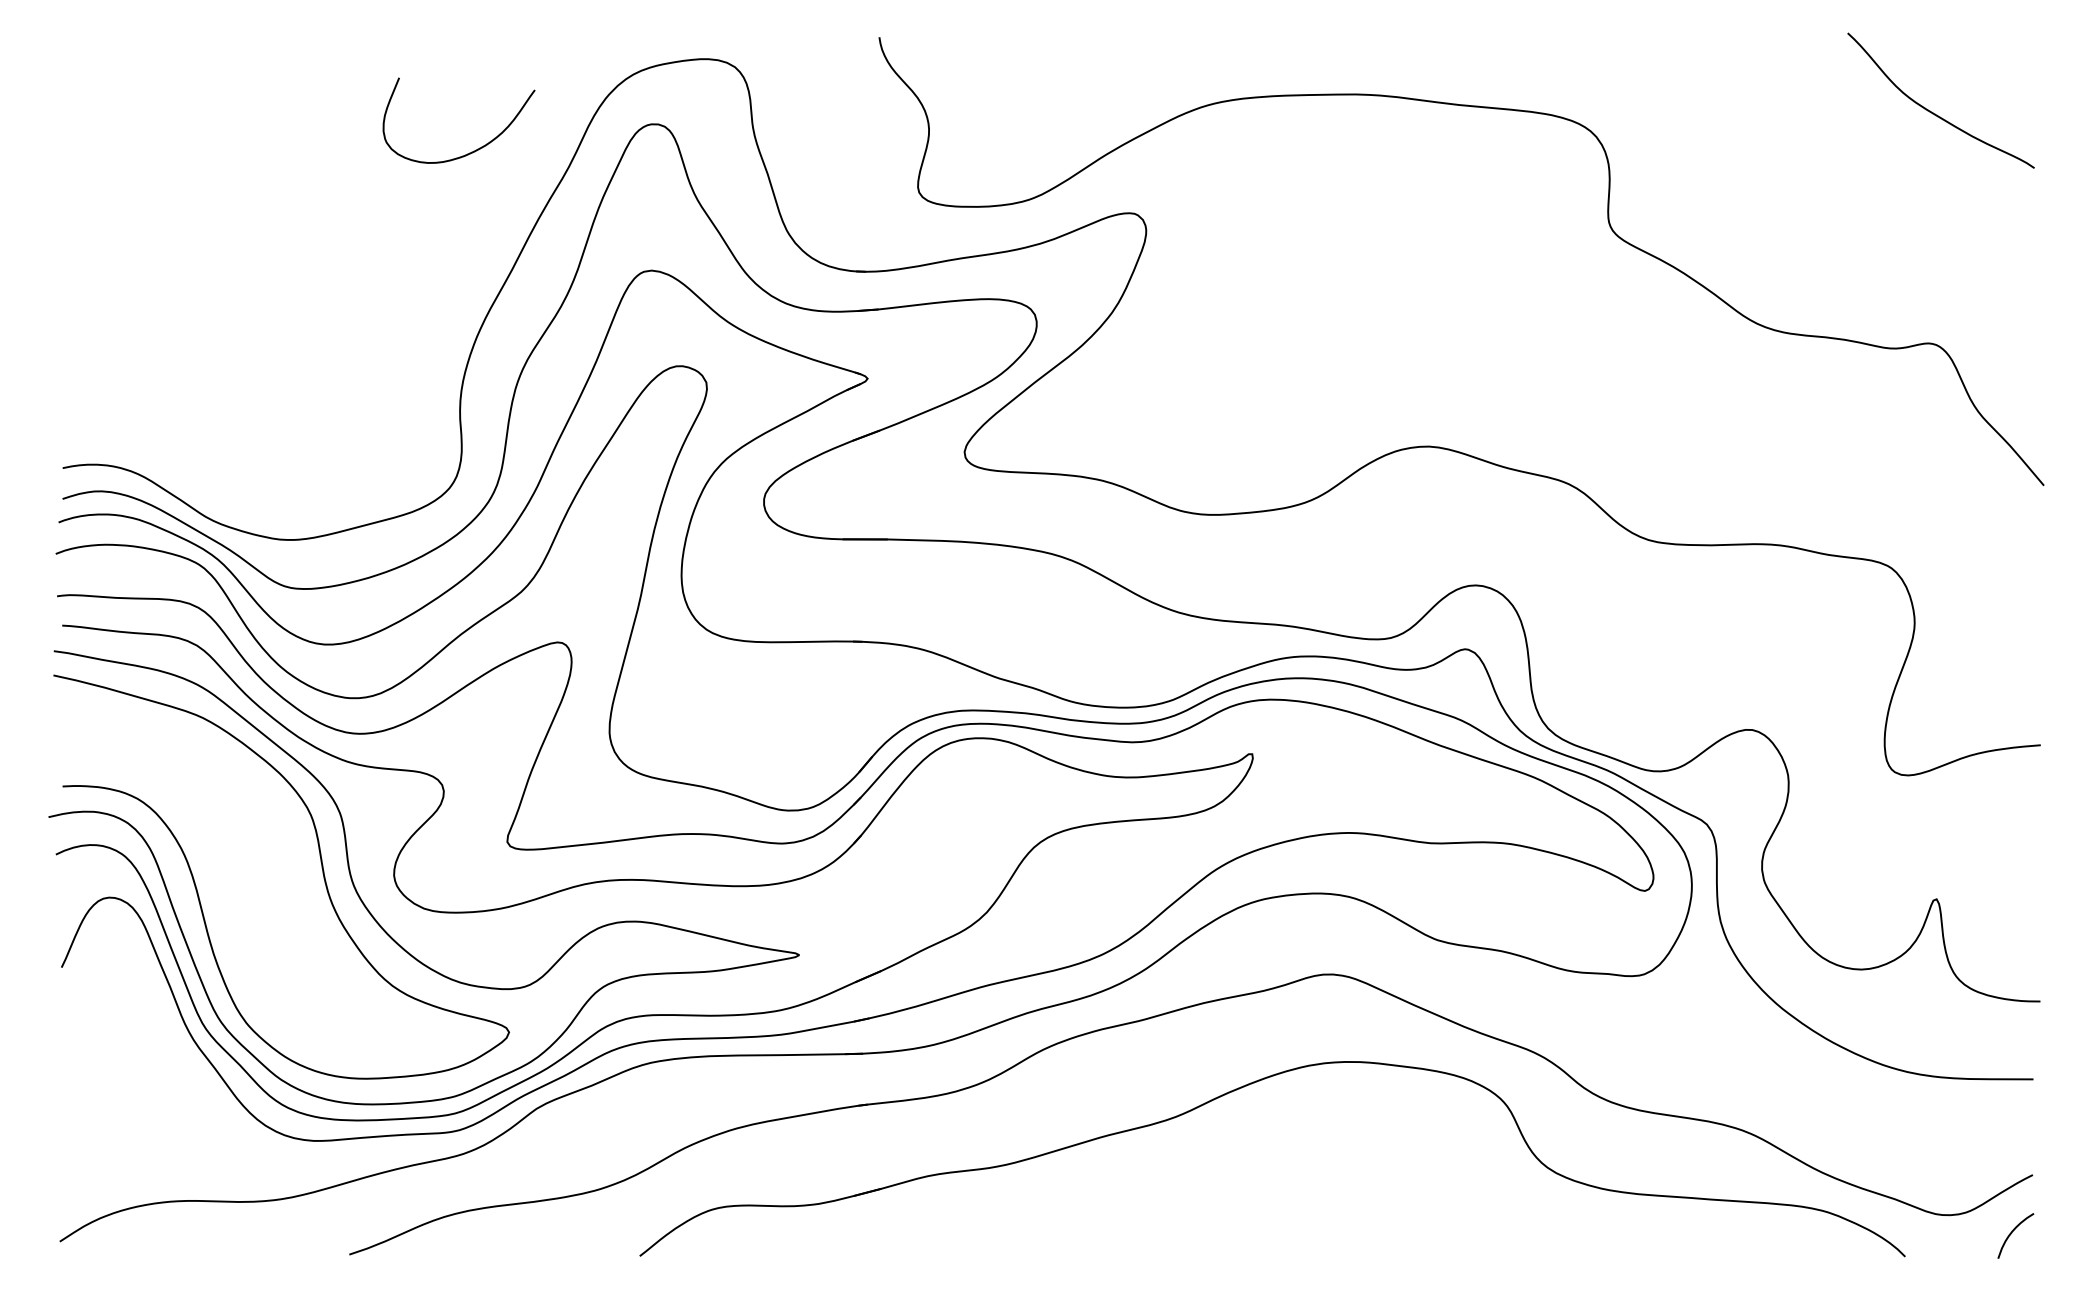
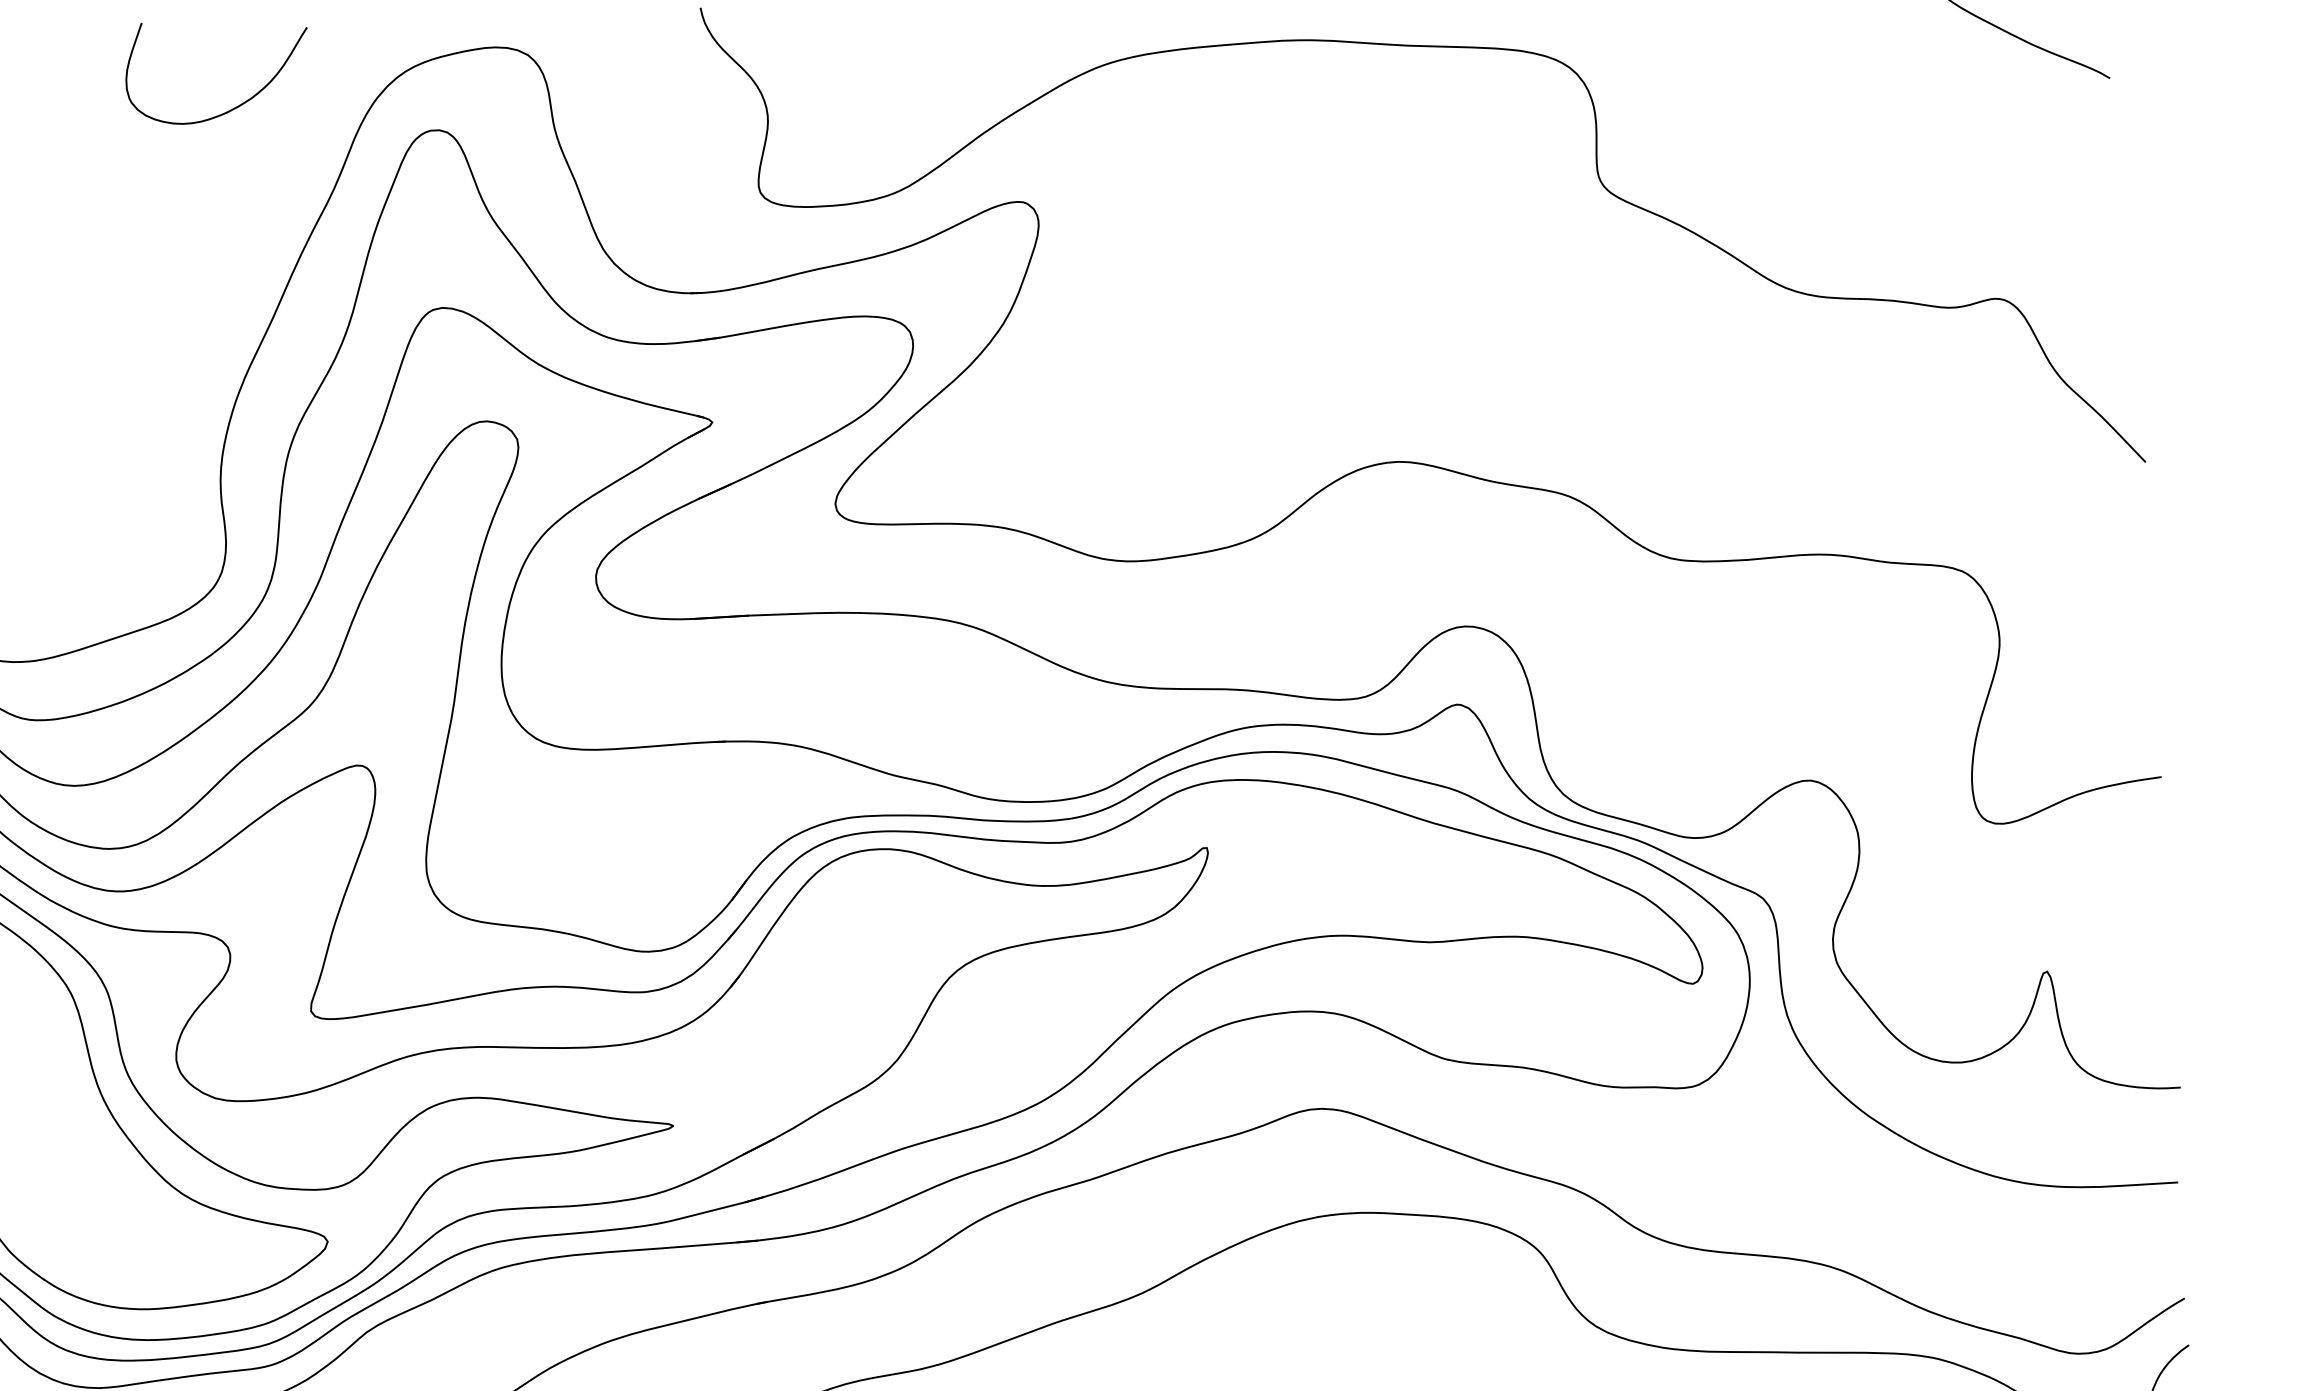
curve: (475, 149) -> (239, 103), moved

